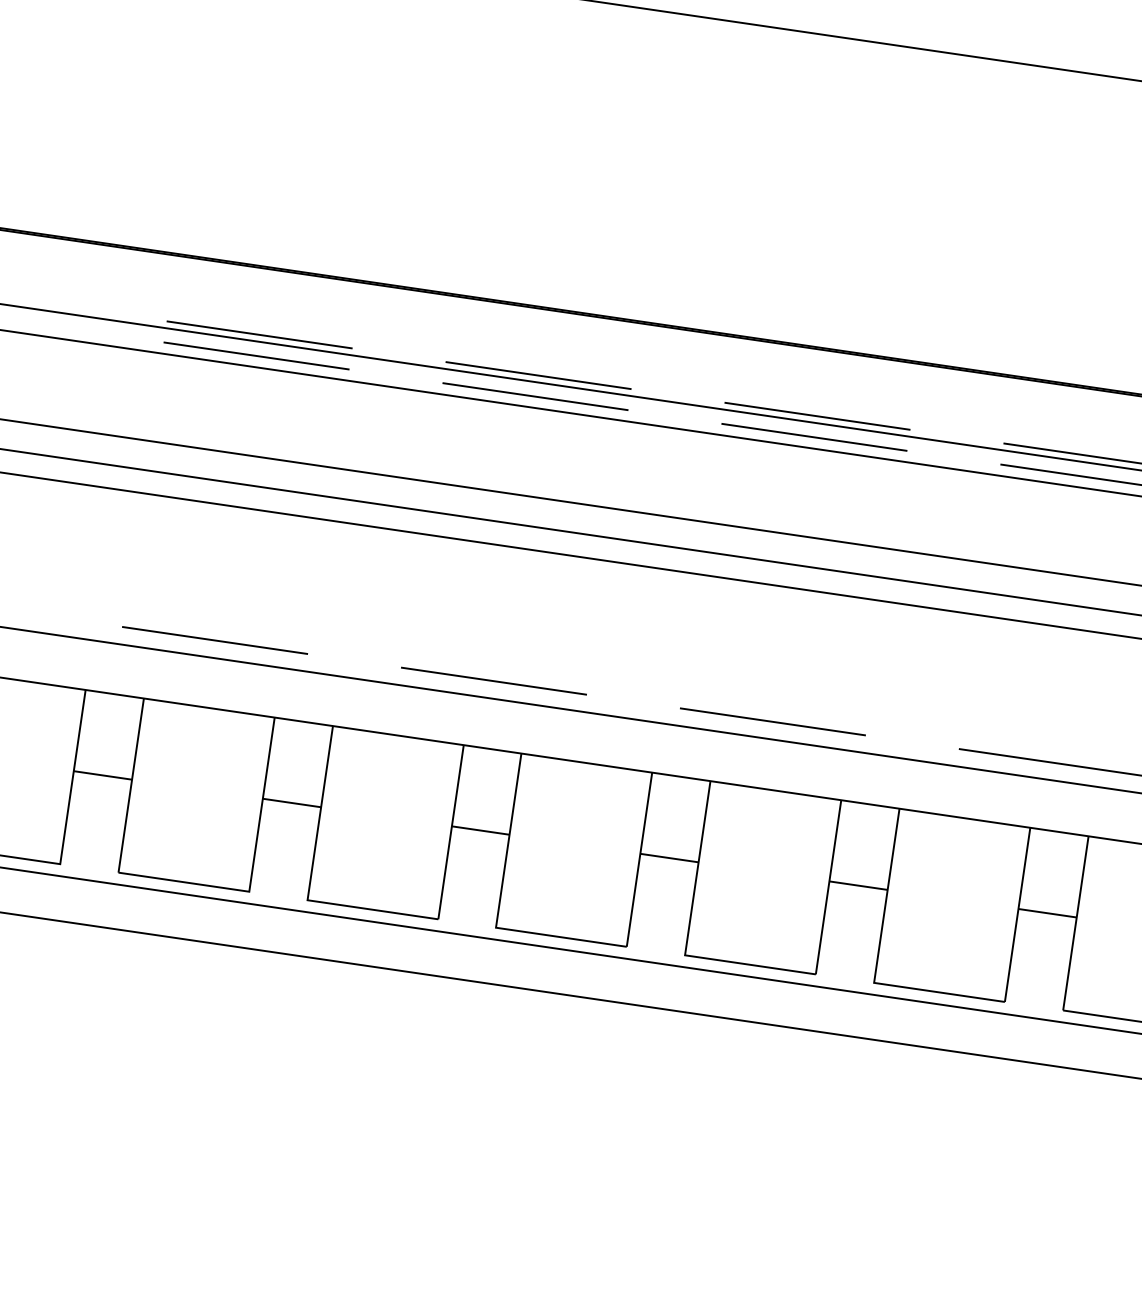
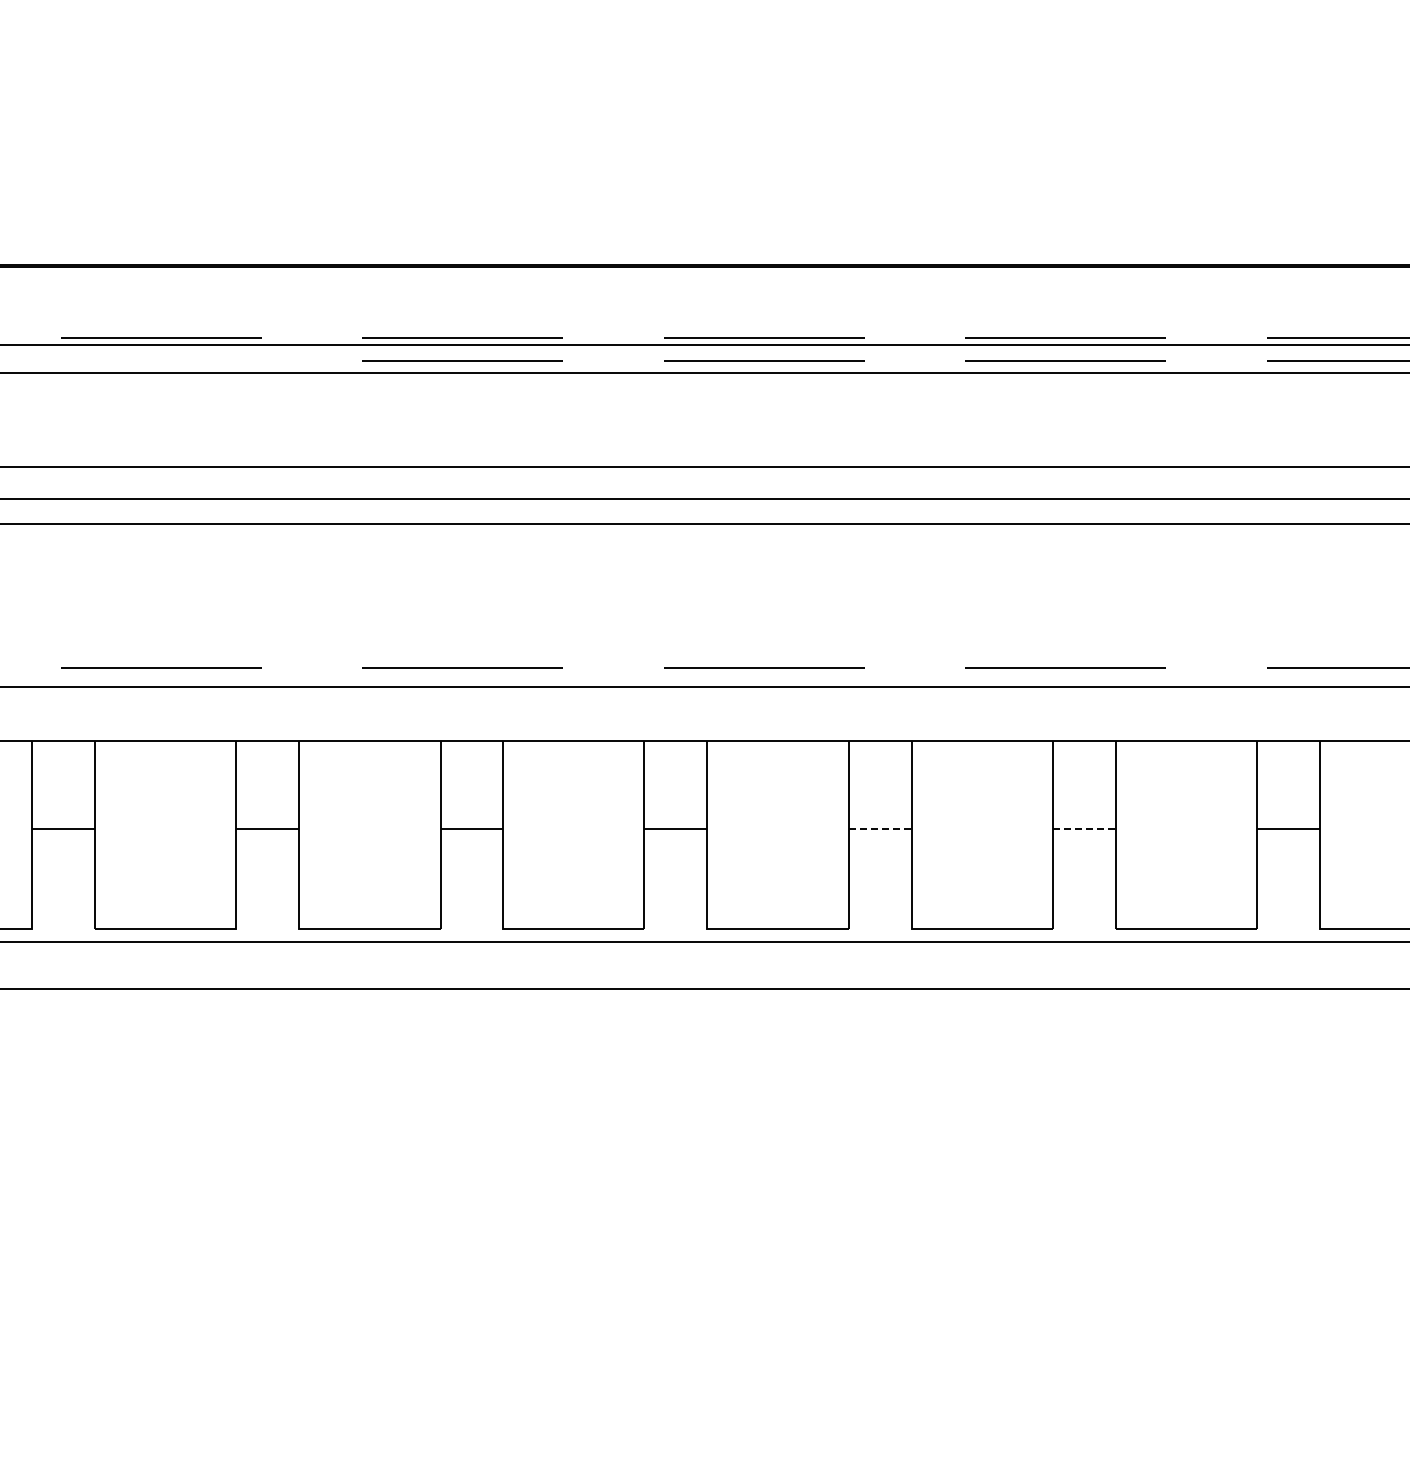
line: (256, 355) -> (161, 360), removed
line: (858, 885) -> (880, 828), solid -> dashed
line: (1047, 913) -> (1084, 828), solid -> dashed

